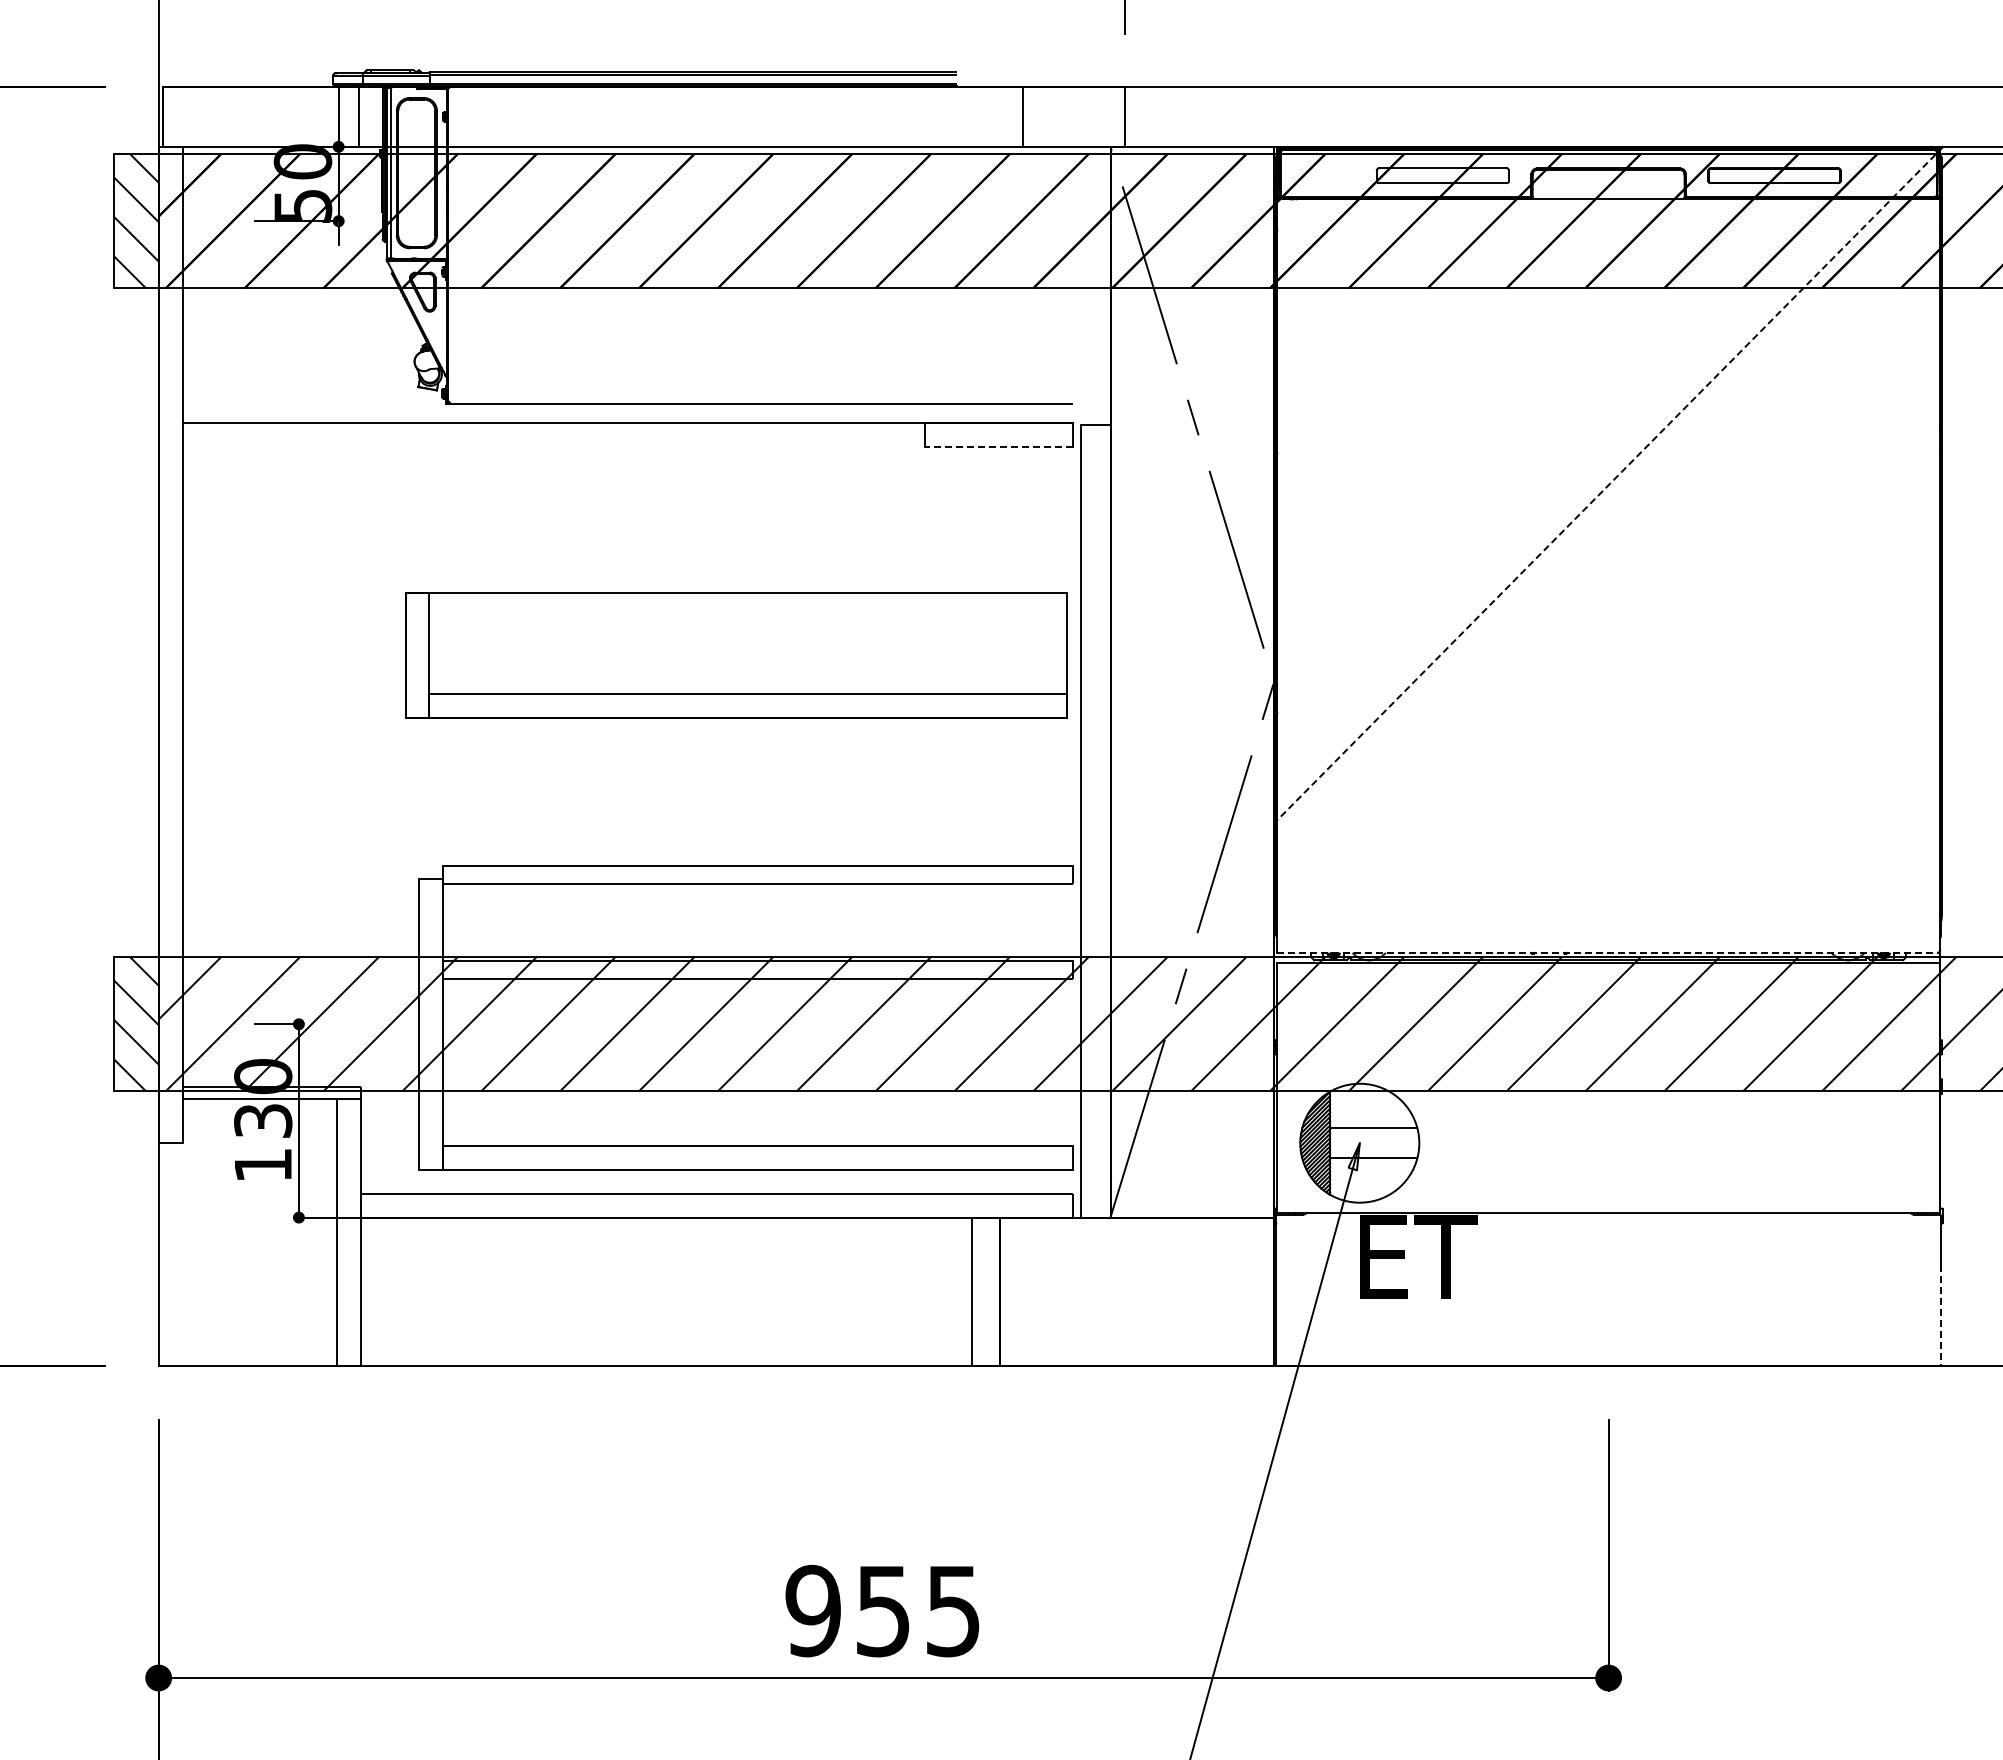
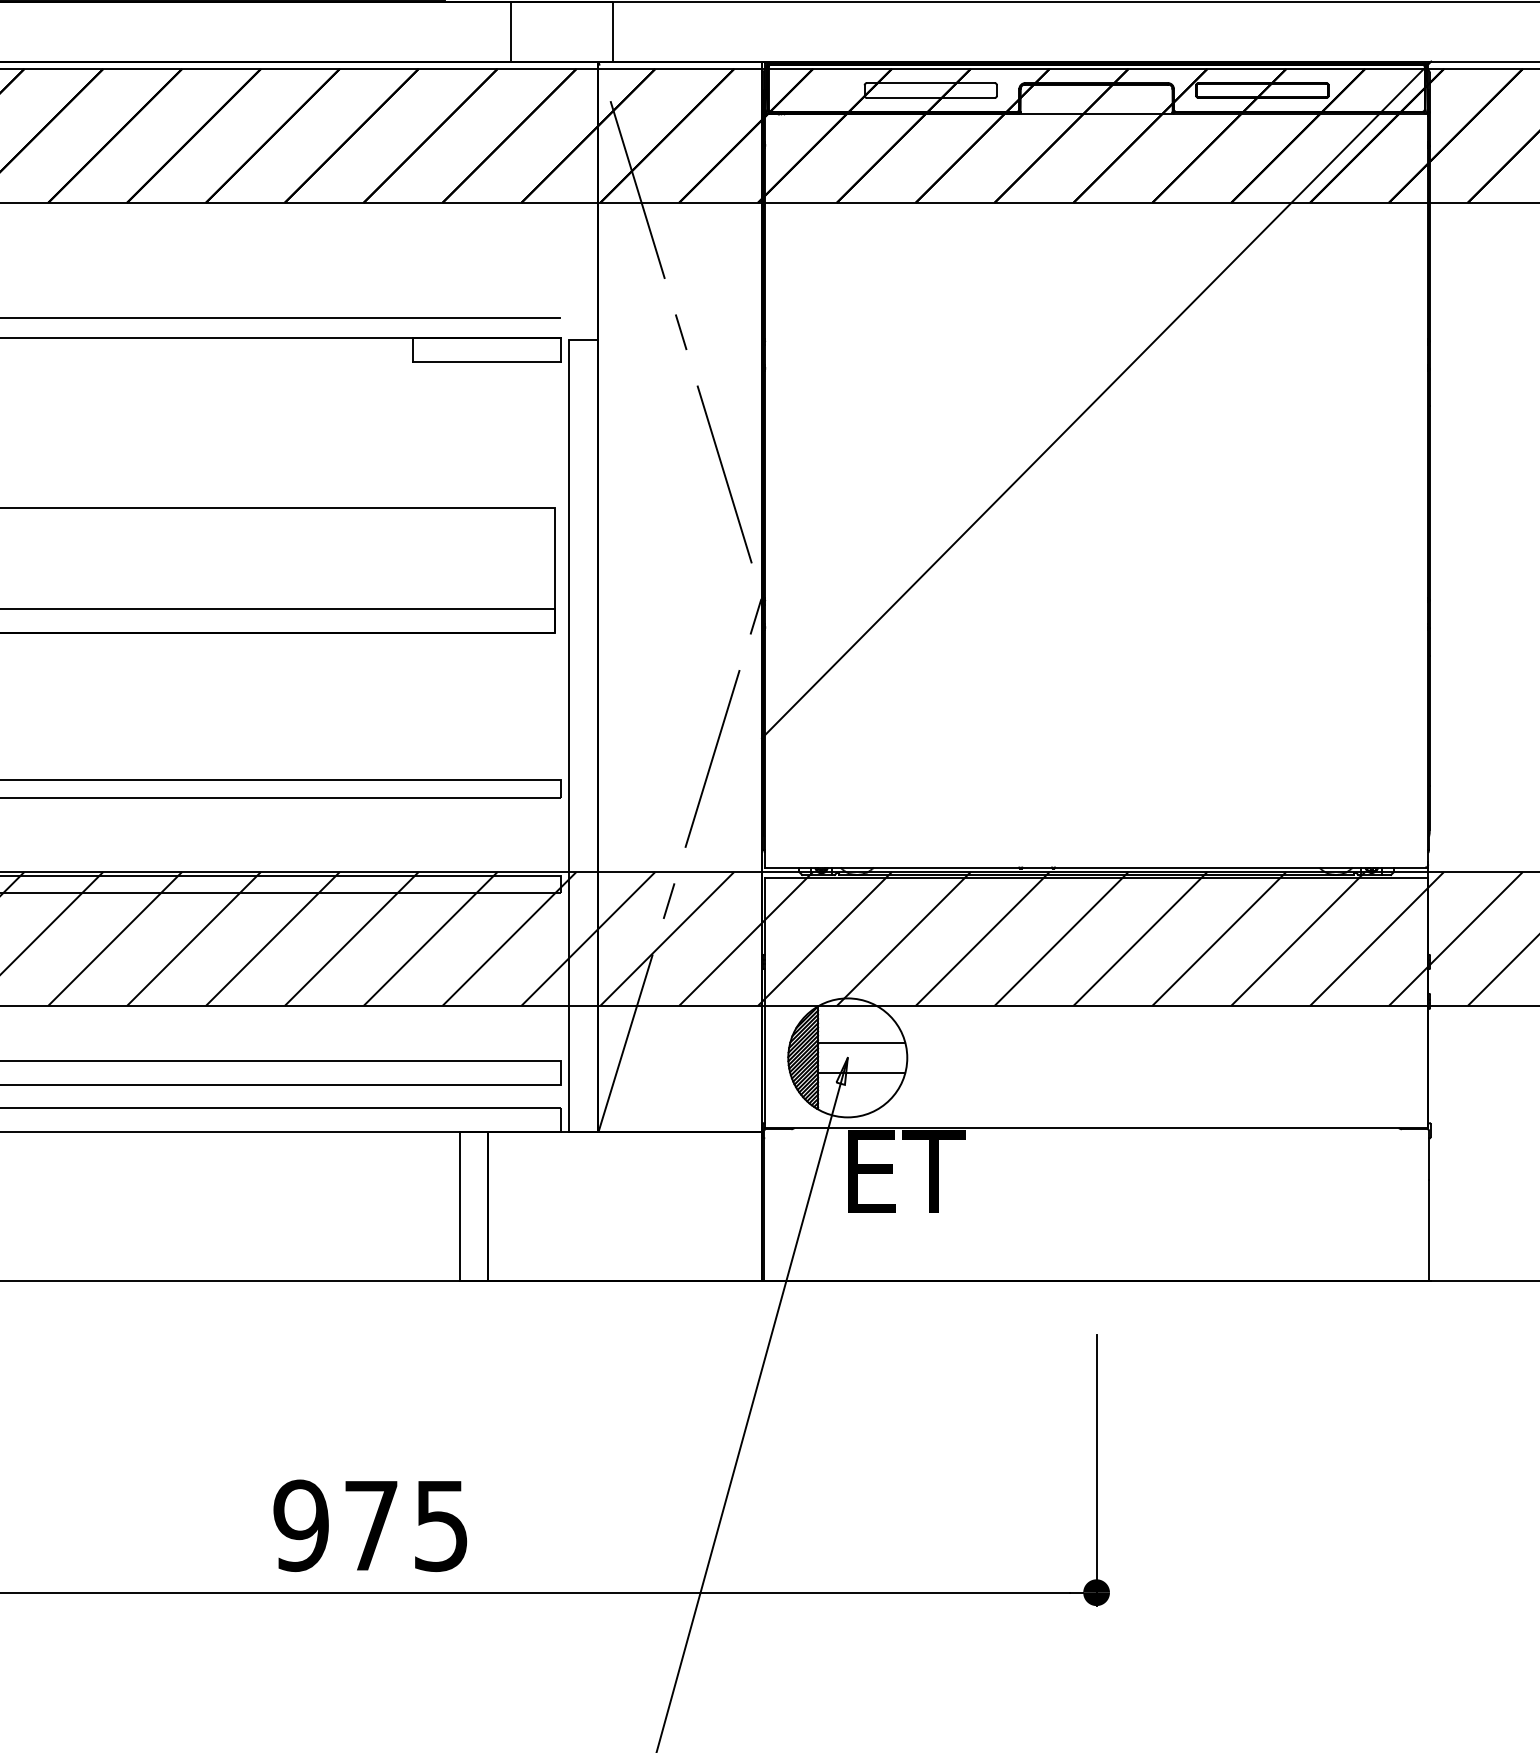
line: (998, 447) -> (486, 362), dashed -> solid
line: (1608, 485) -> (1096, 400), dashed -> solid
line: (1608, 952) -> (1096, 867), dashed -> solid
line: (1941, 1315) -> (1429, 1230), dashed -> solid
text: (883, 1611) -> (371, 1526), 955 -> 975

